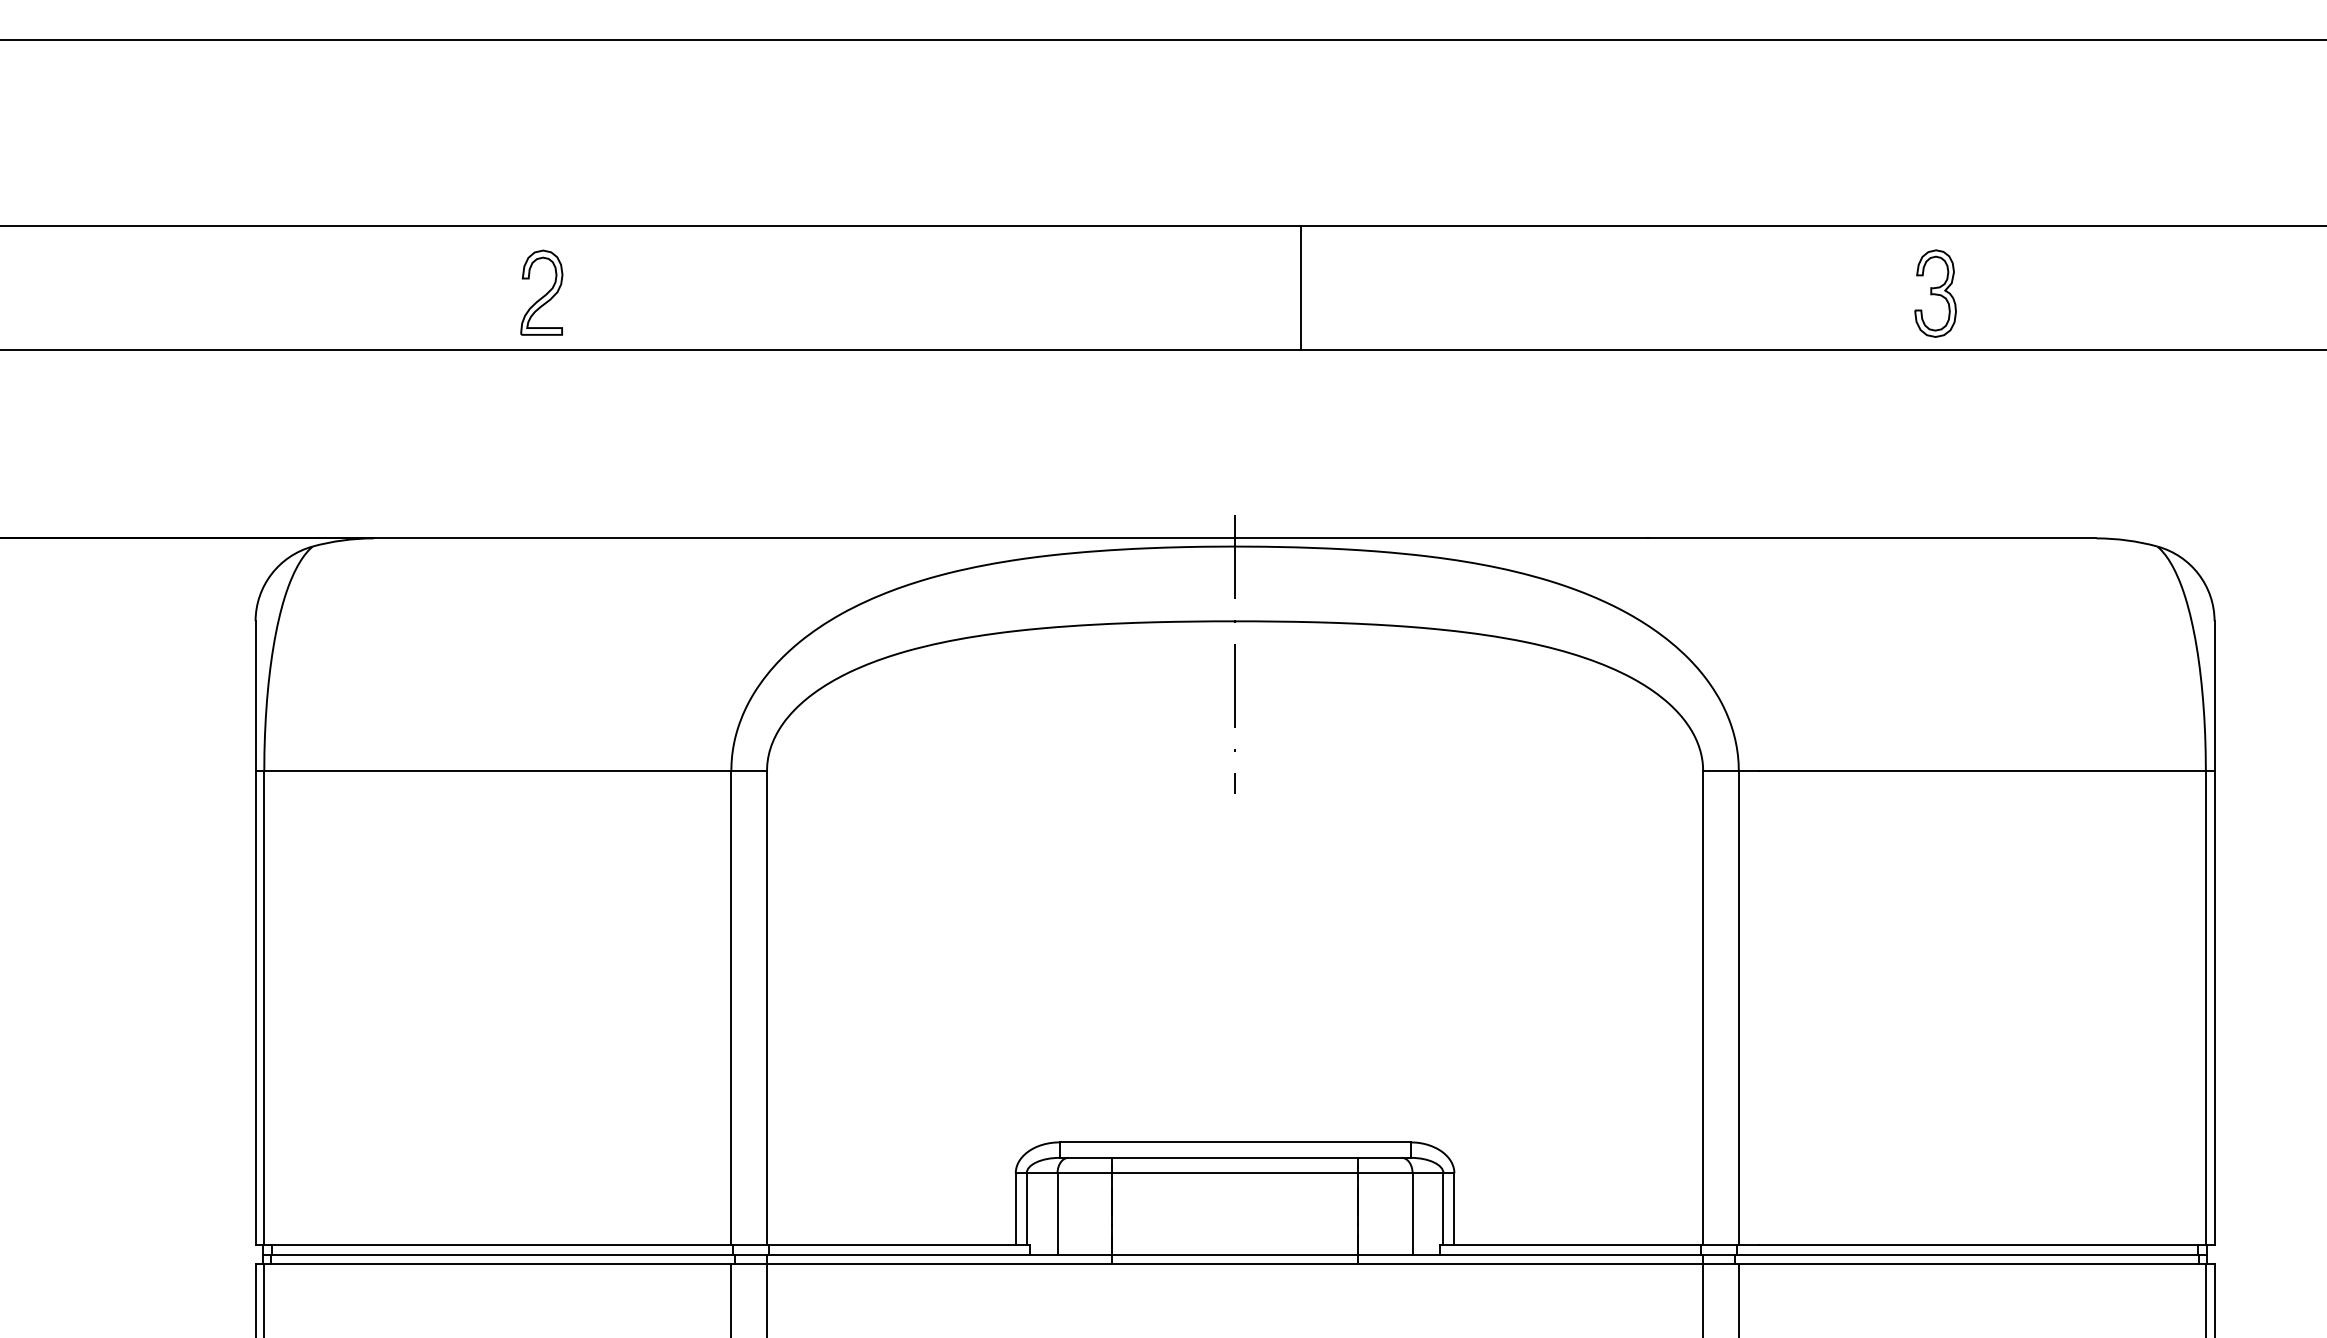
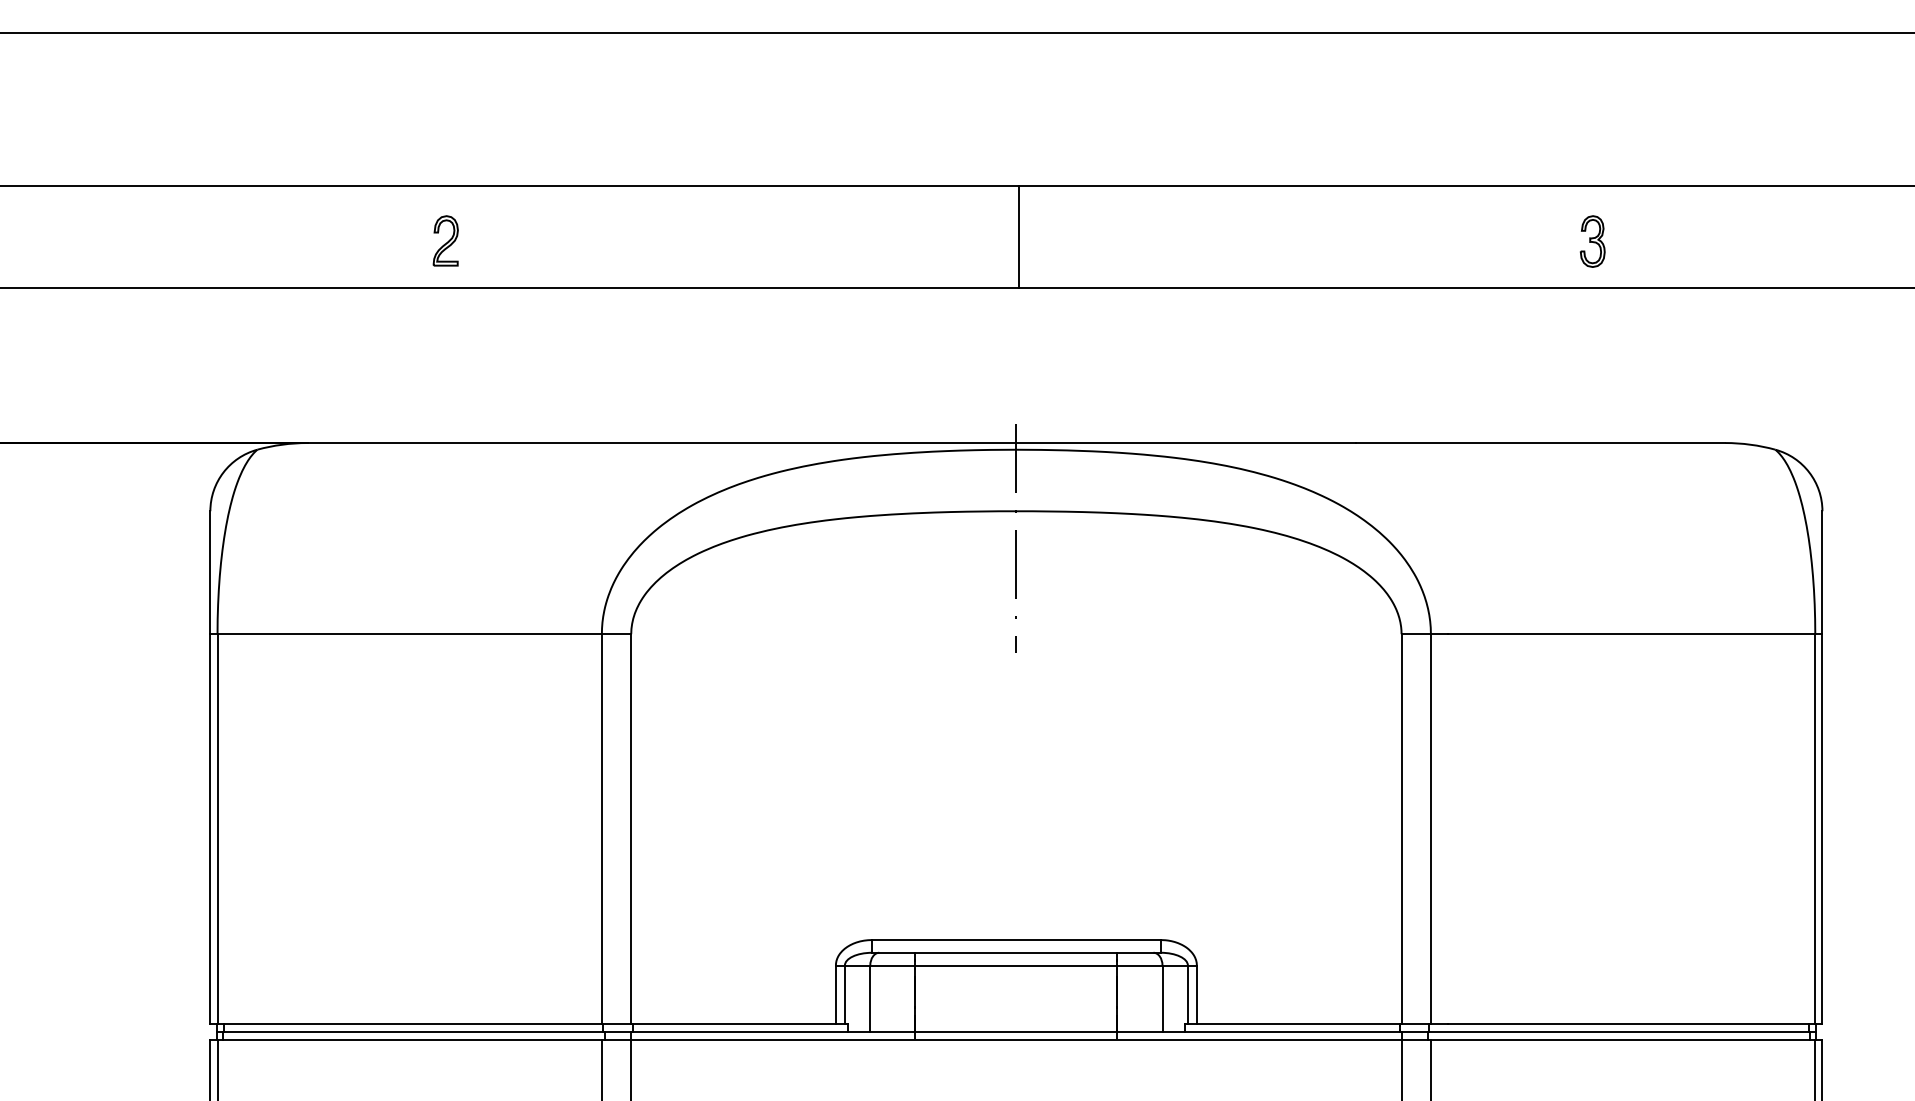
line: (1300, 287) -> (1019, 236), moved
part: (541, 292) -> (445, 240), size x0.71
part: (1935, 293) -> (1592, 241), size x0.71

